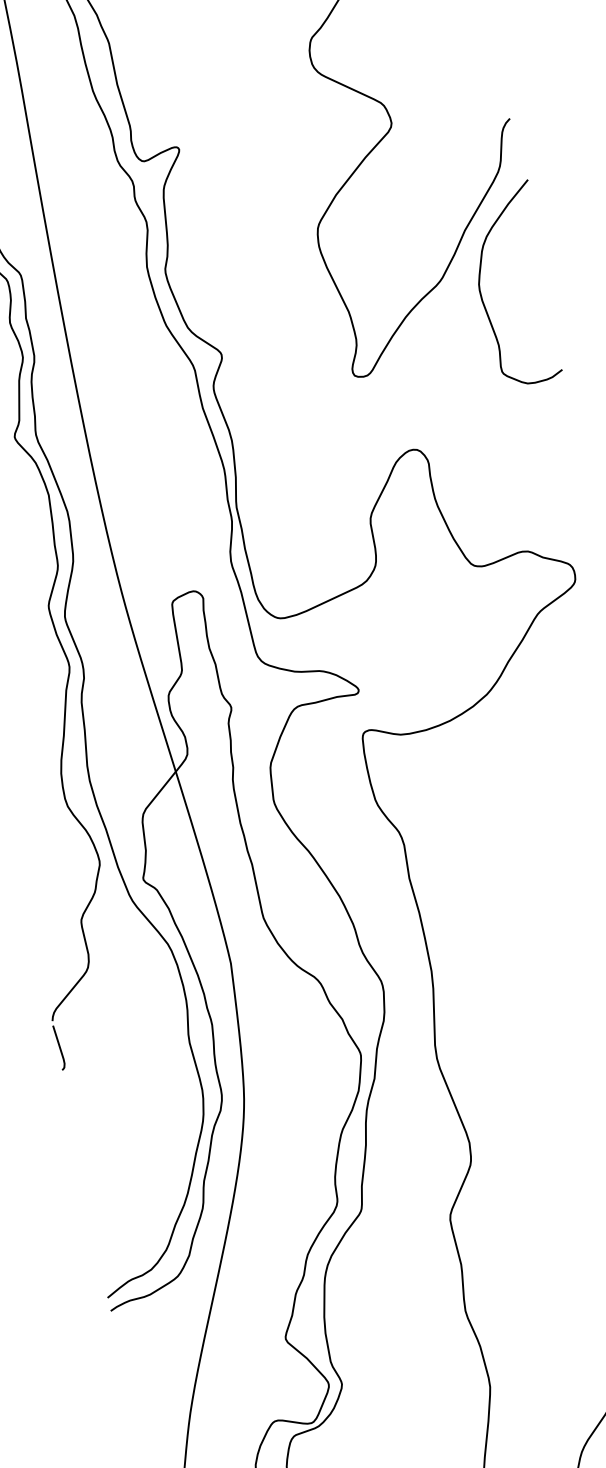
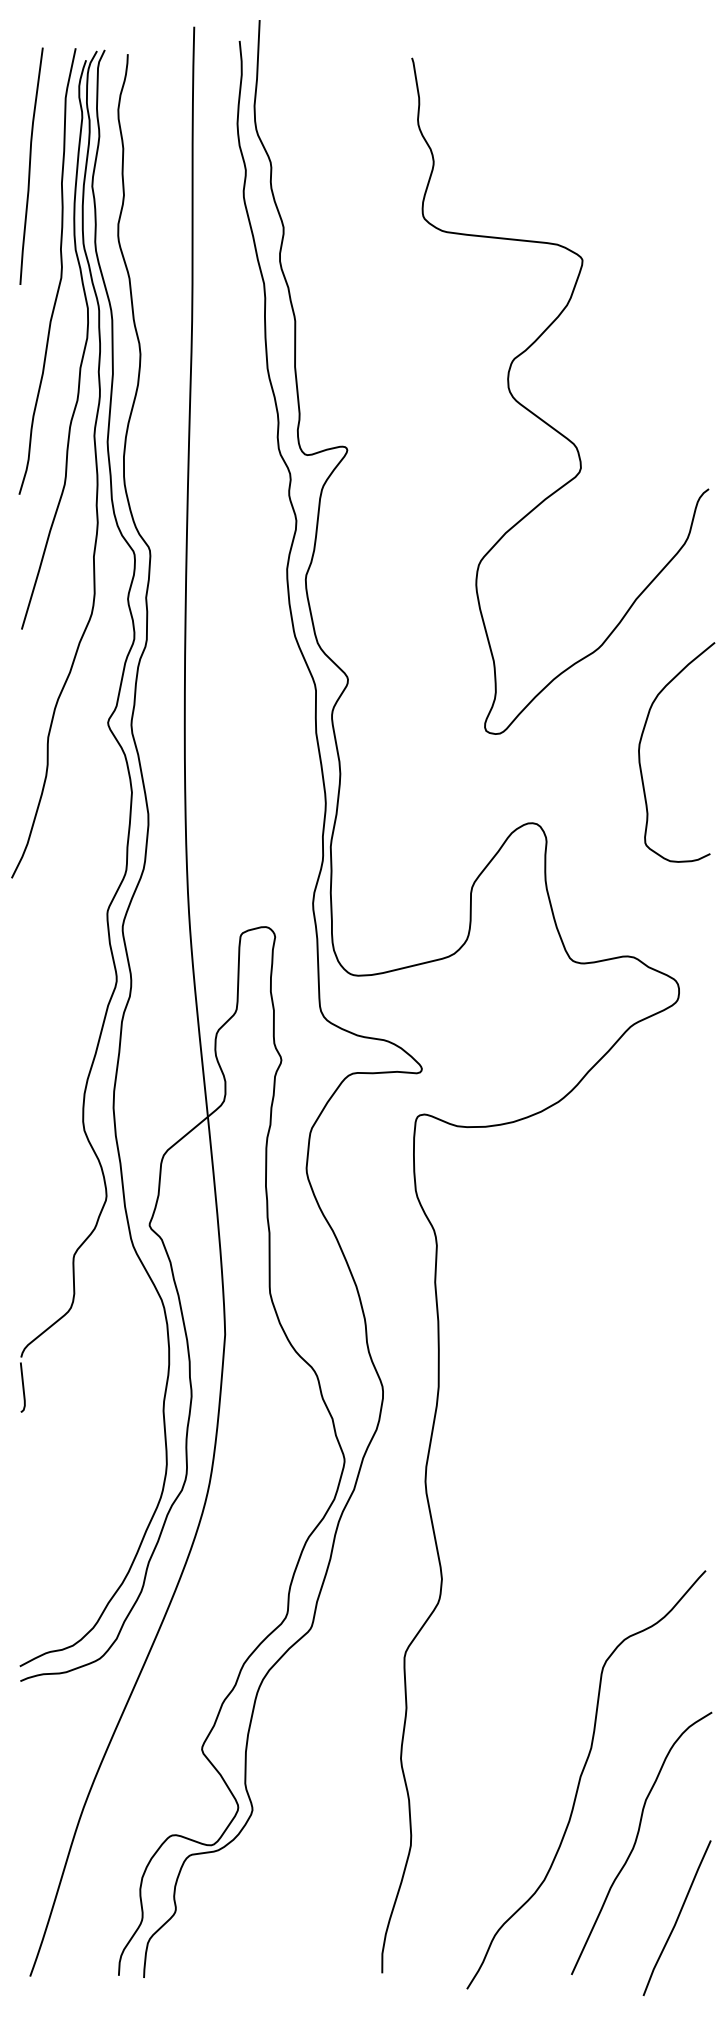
curve: (481, 294) -> (640, 755), moved

